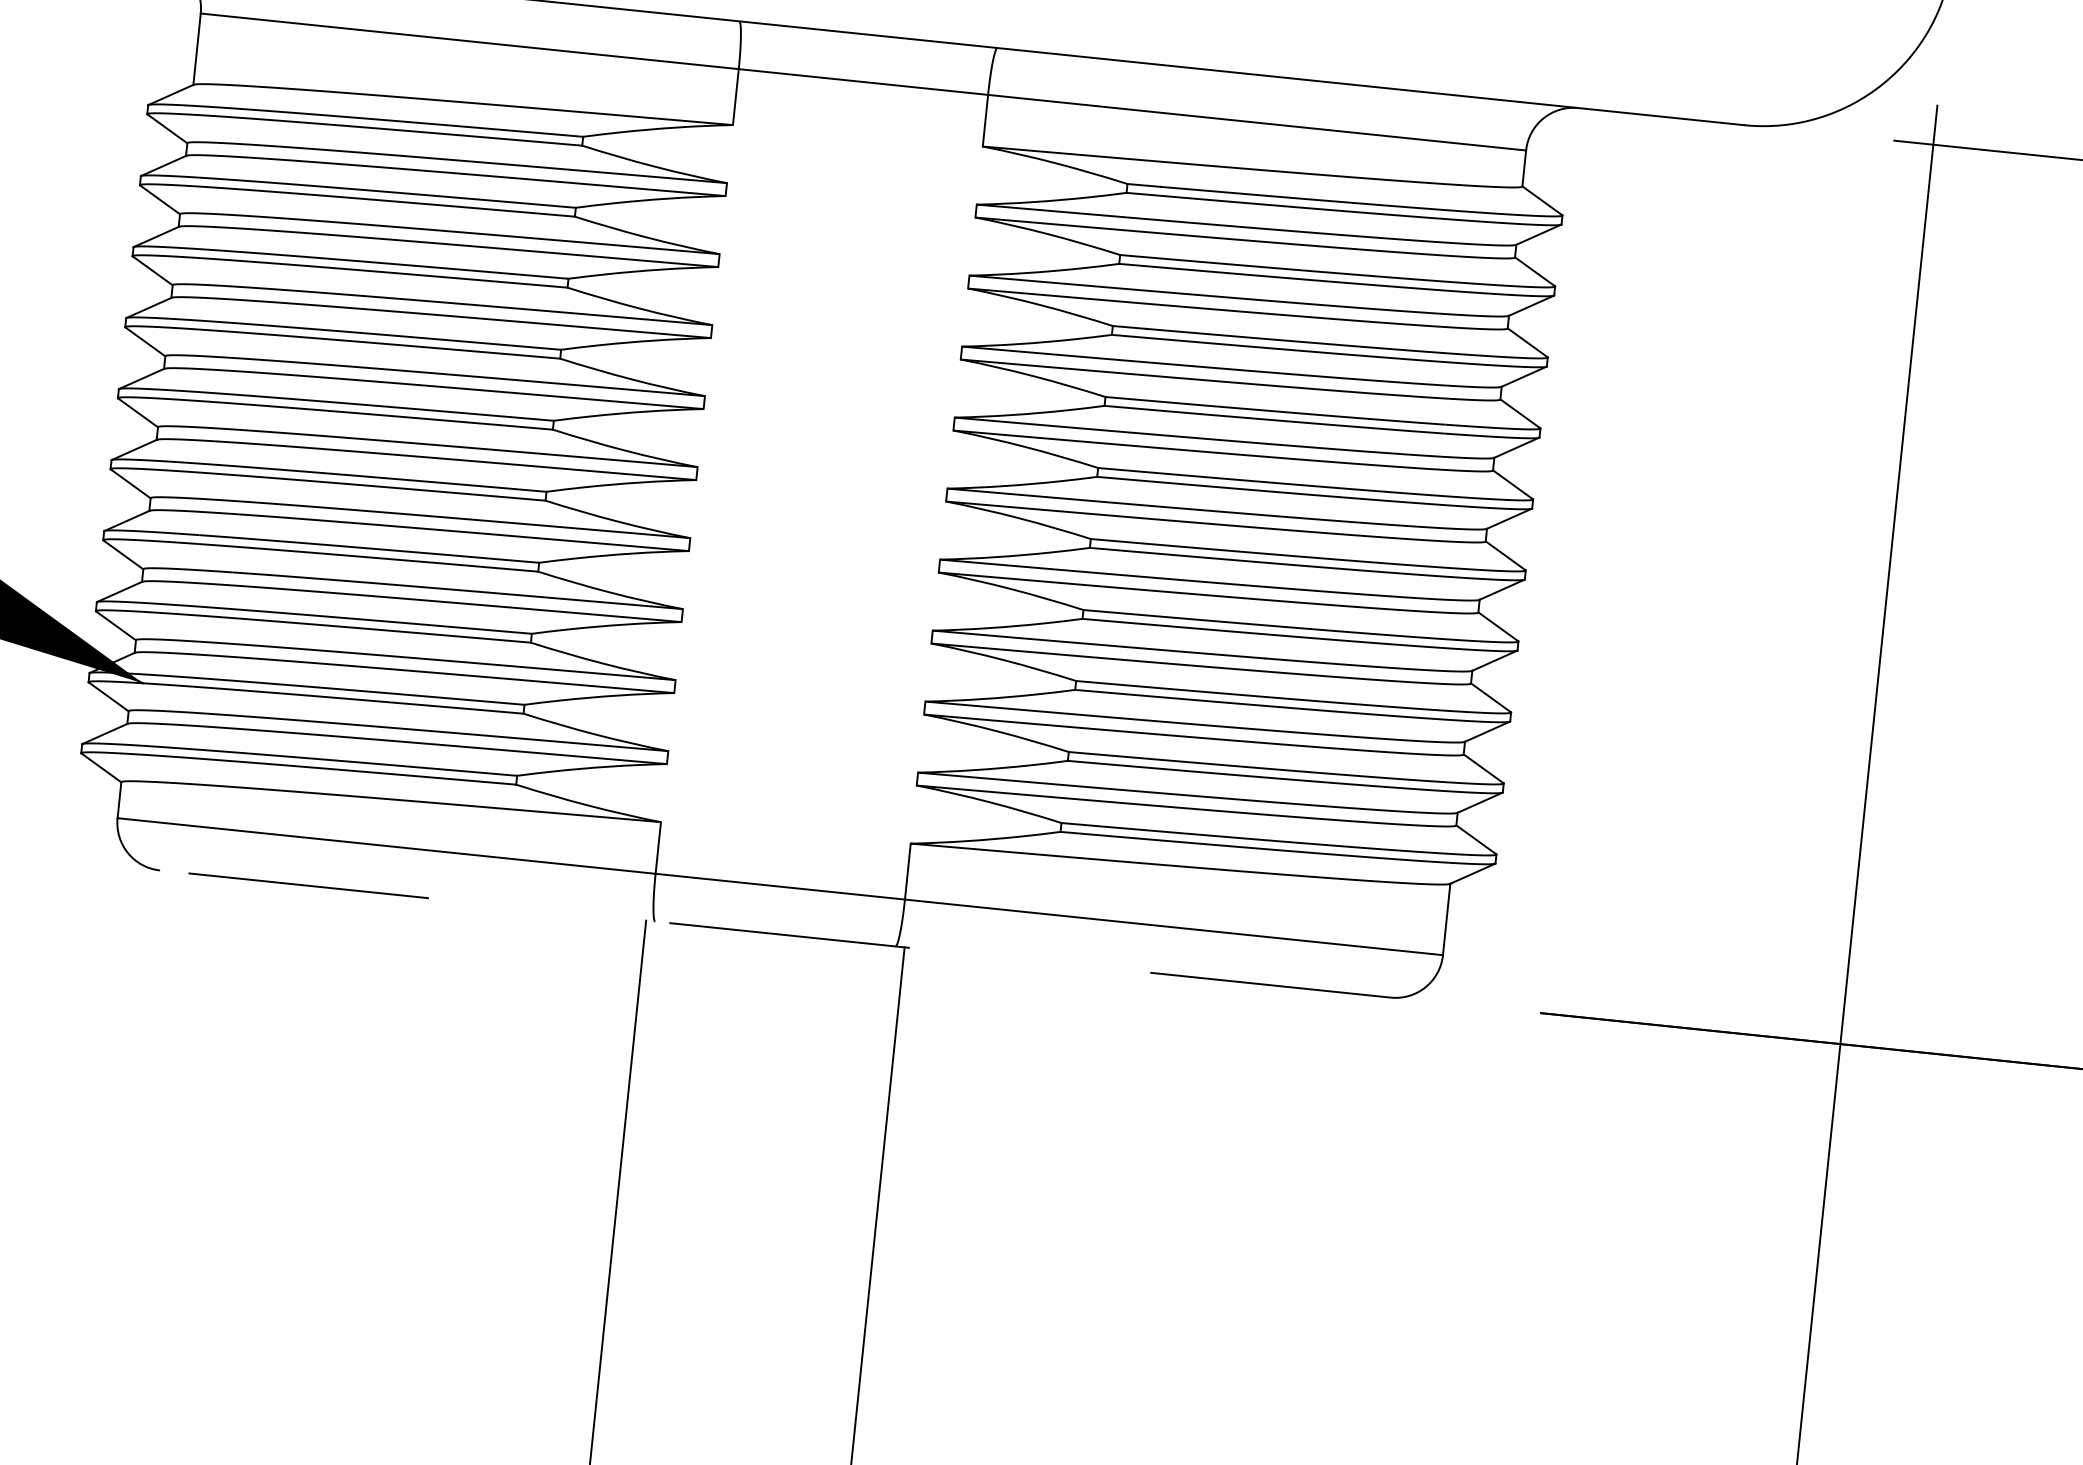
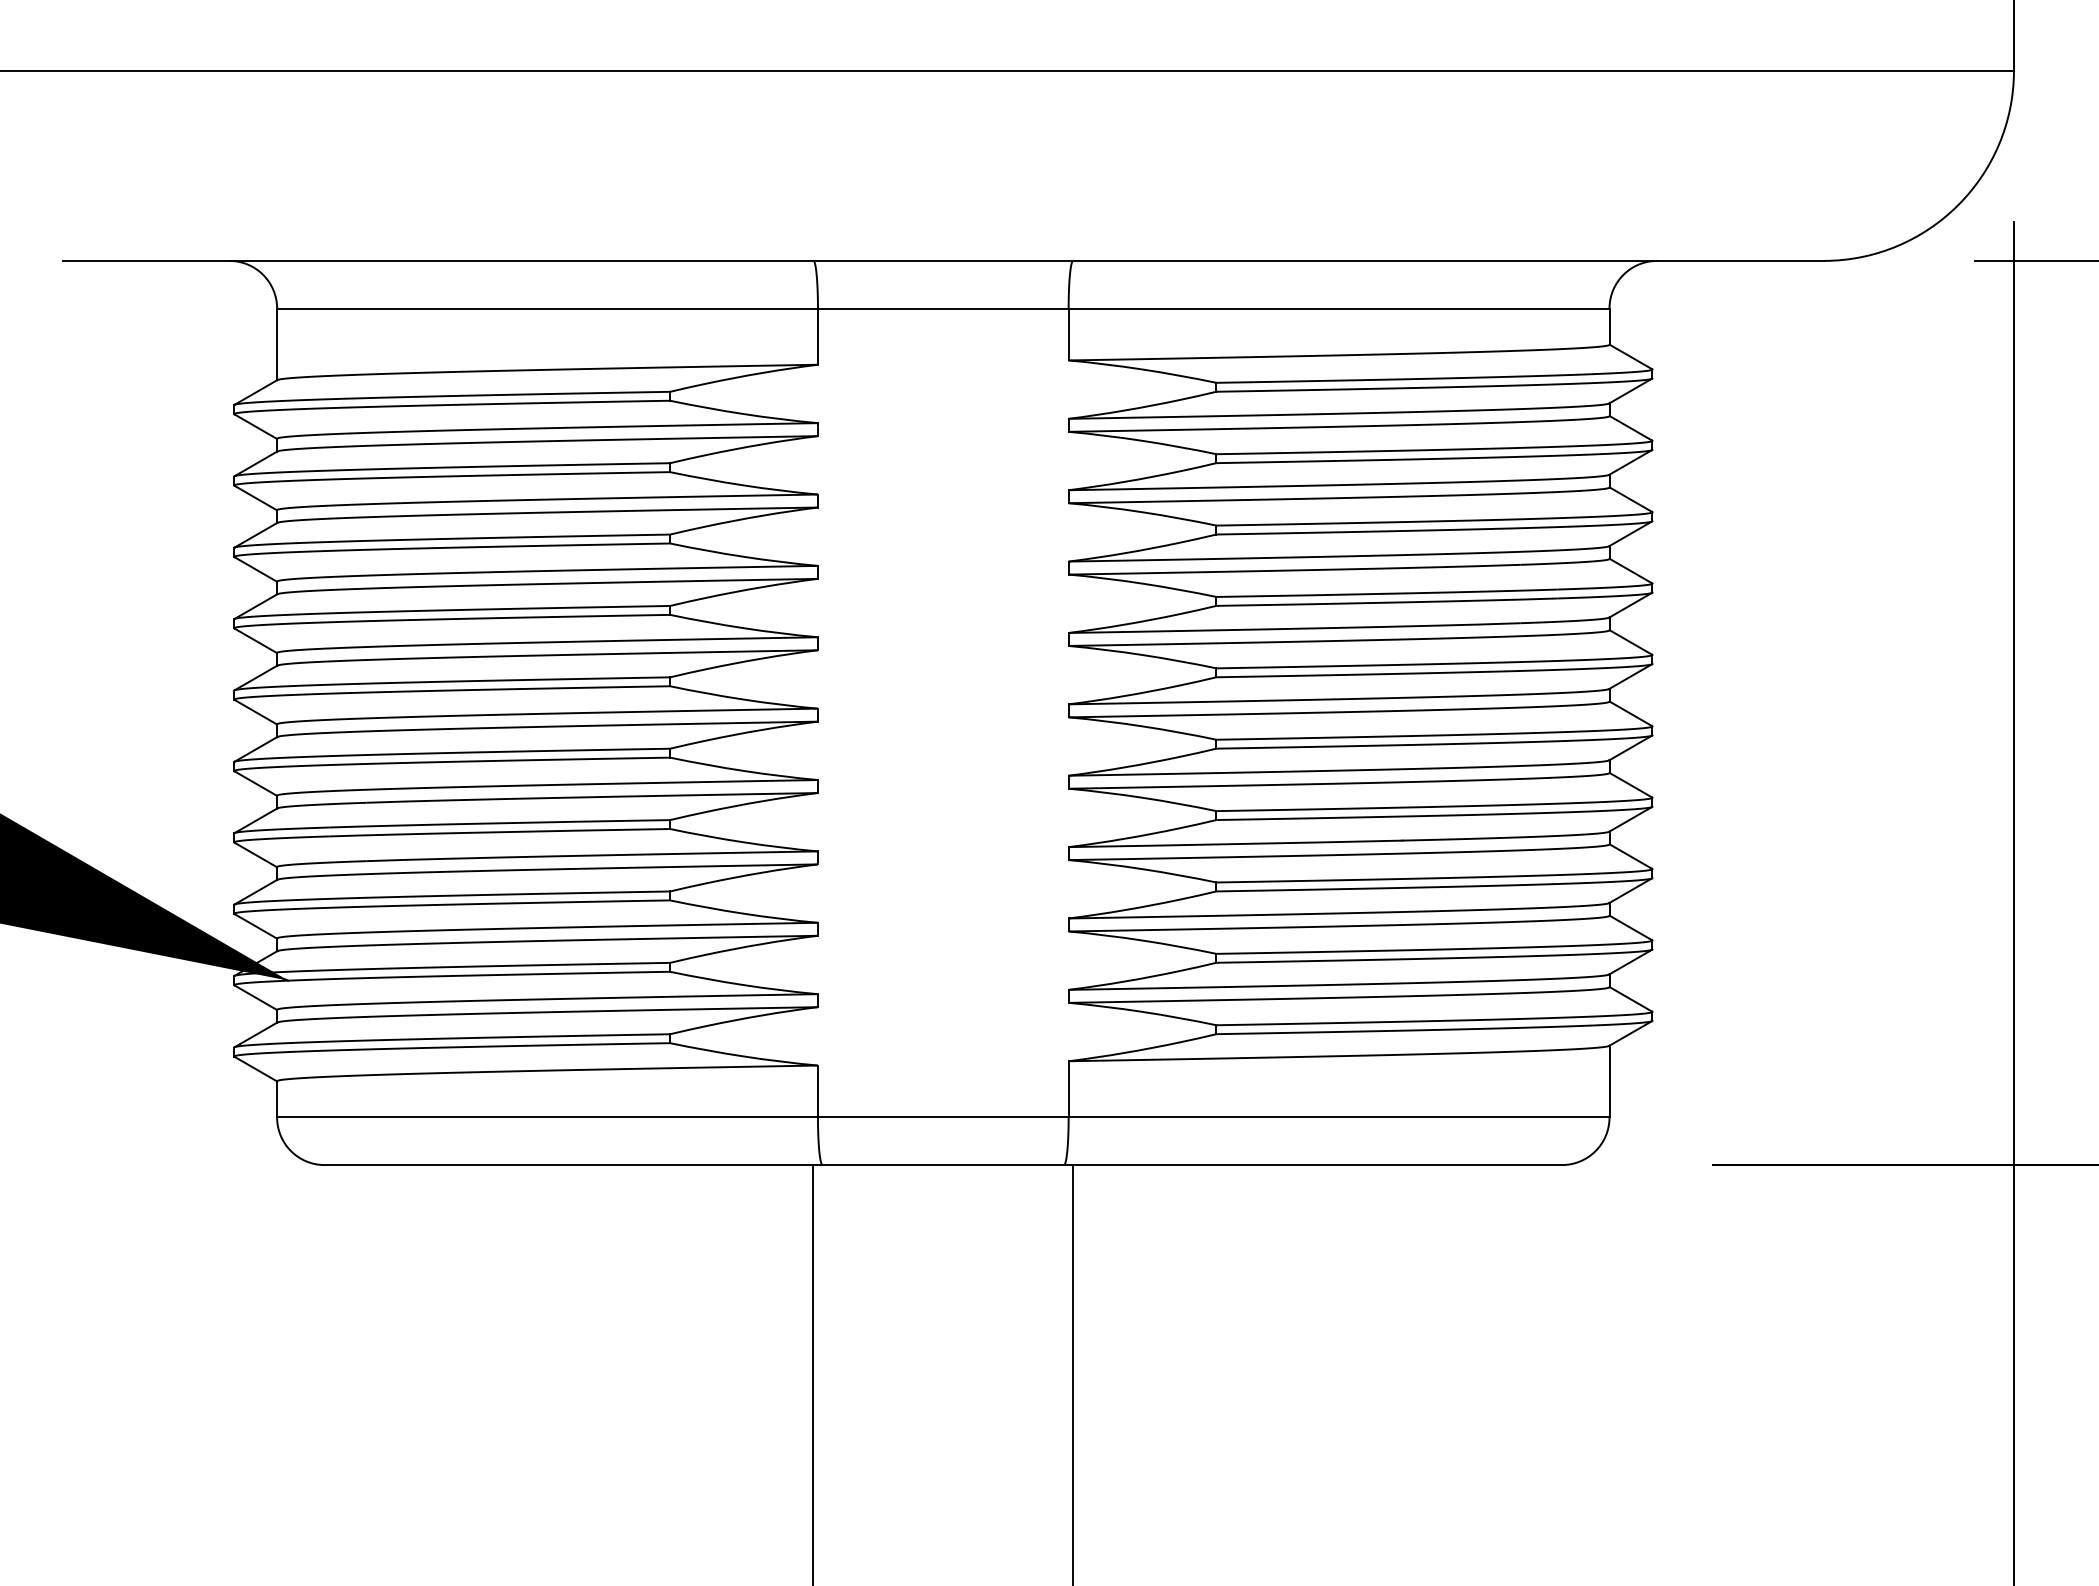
line: (775, 934) -> (943, 1165), dashed -> solid

